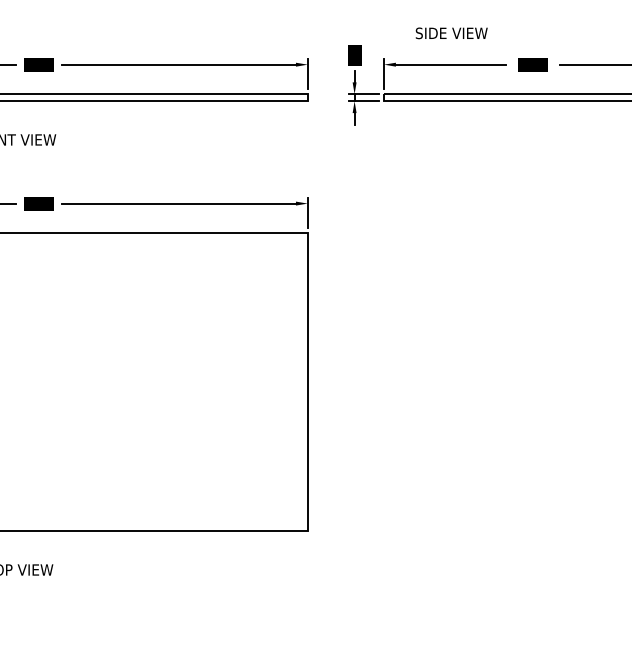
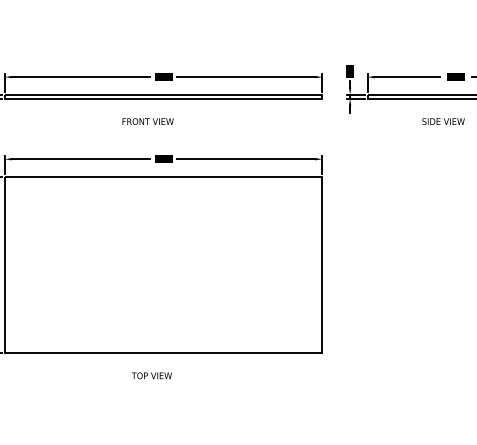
text: (451, 33) -> (443, 121), moved

